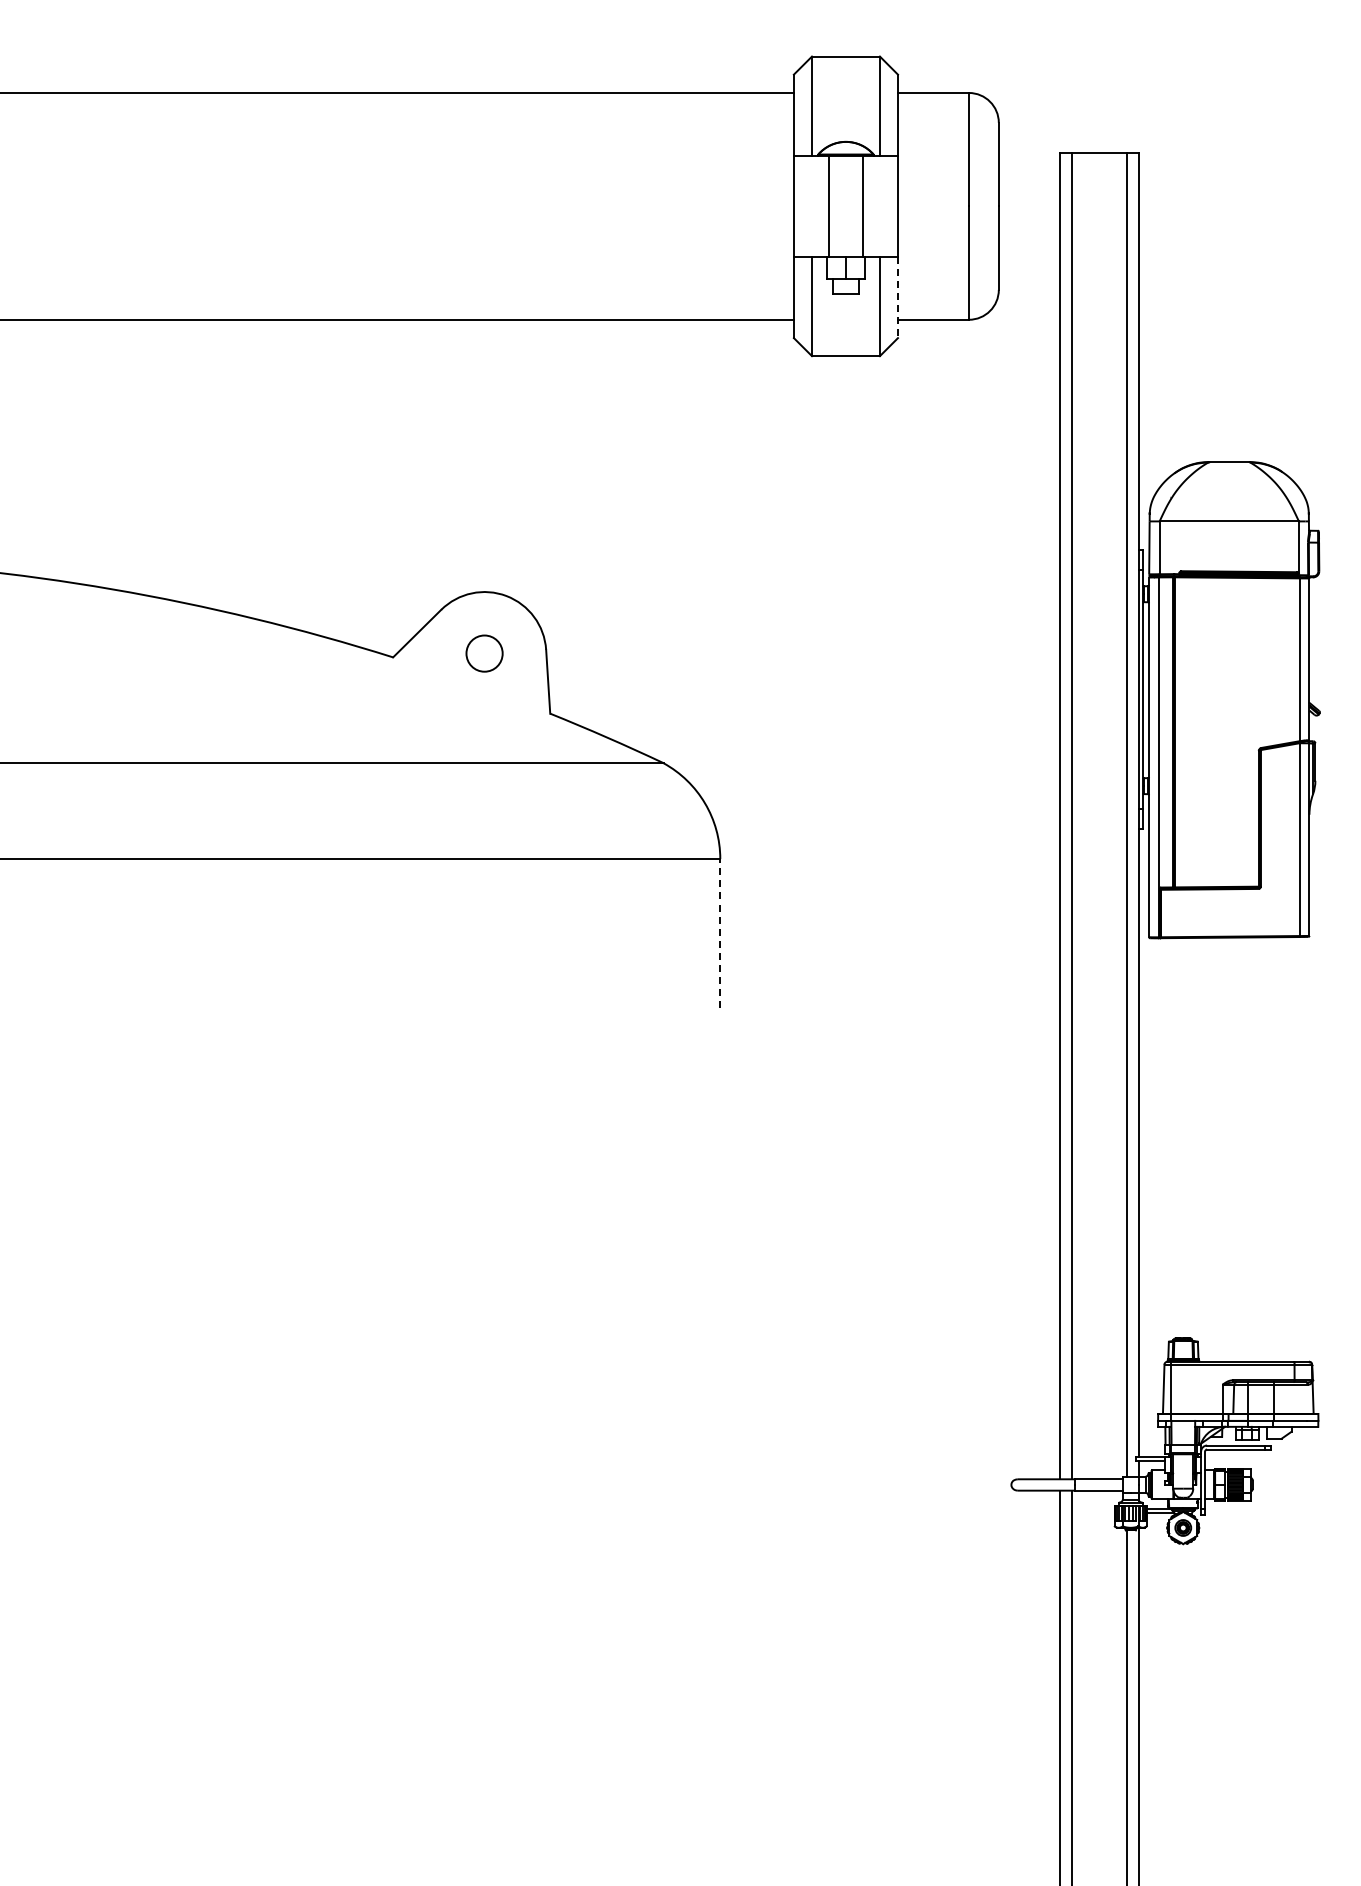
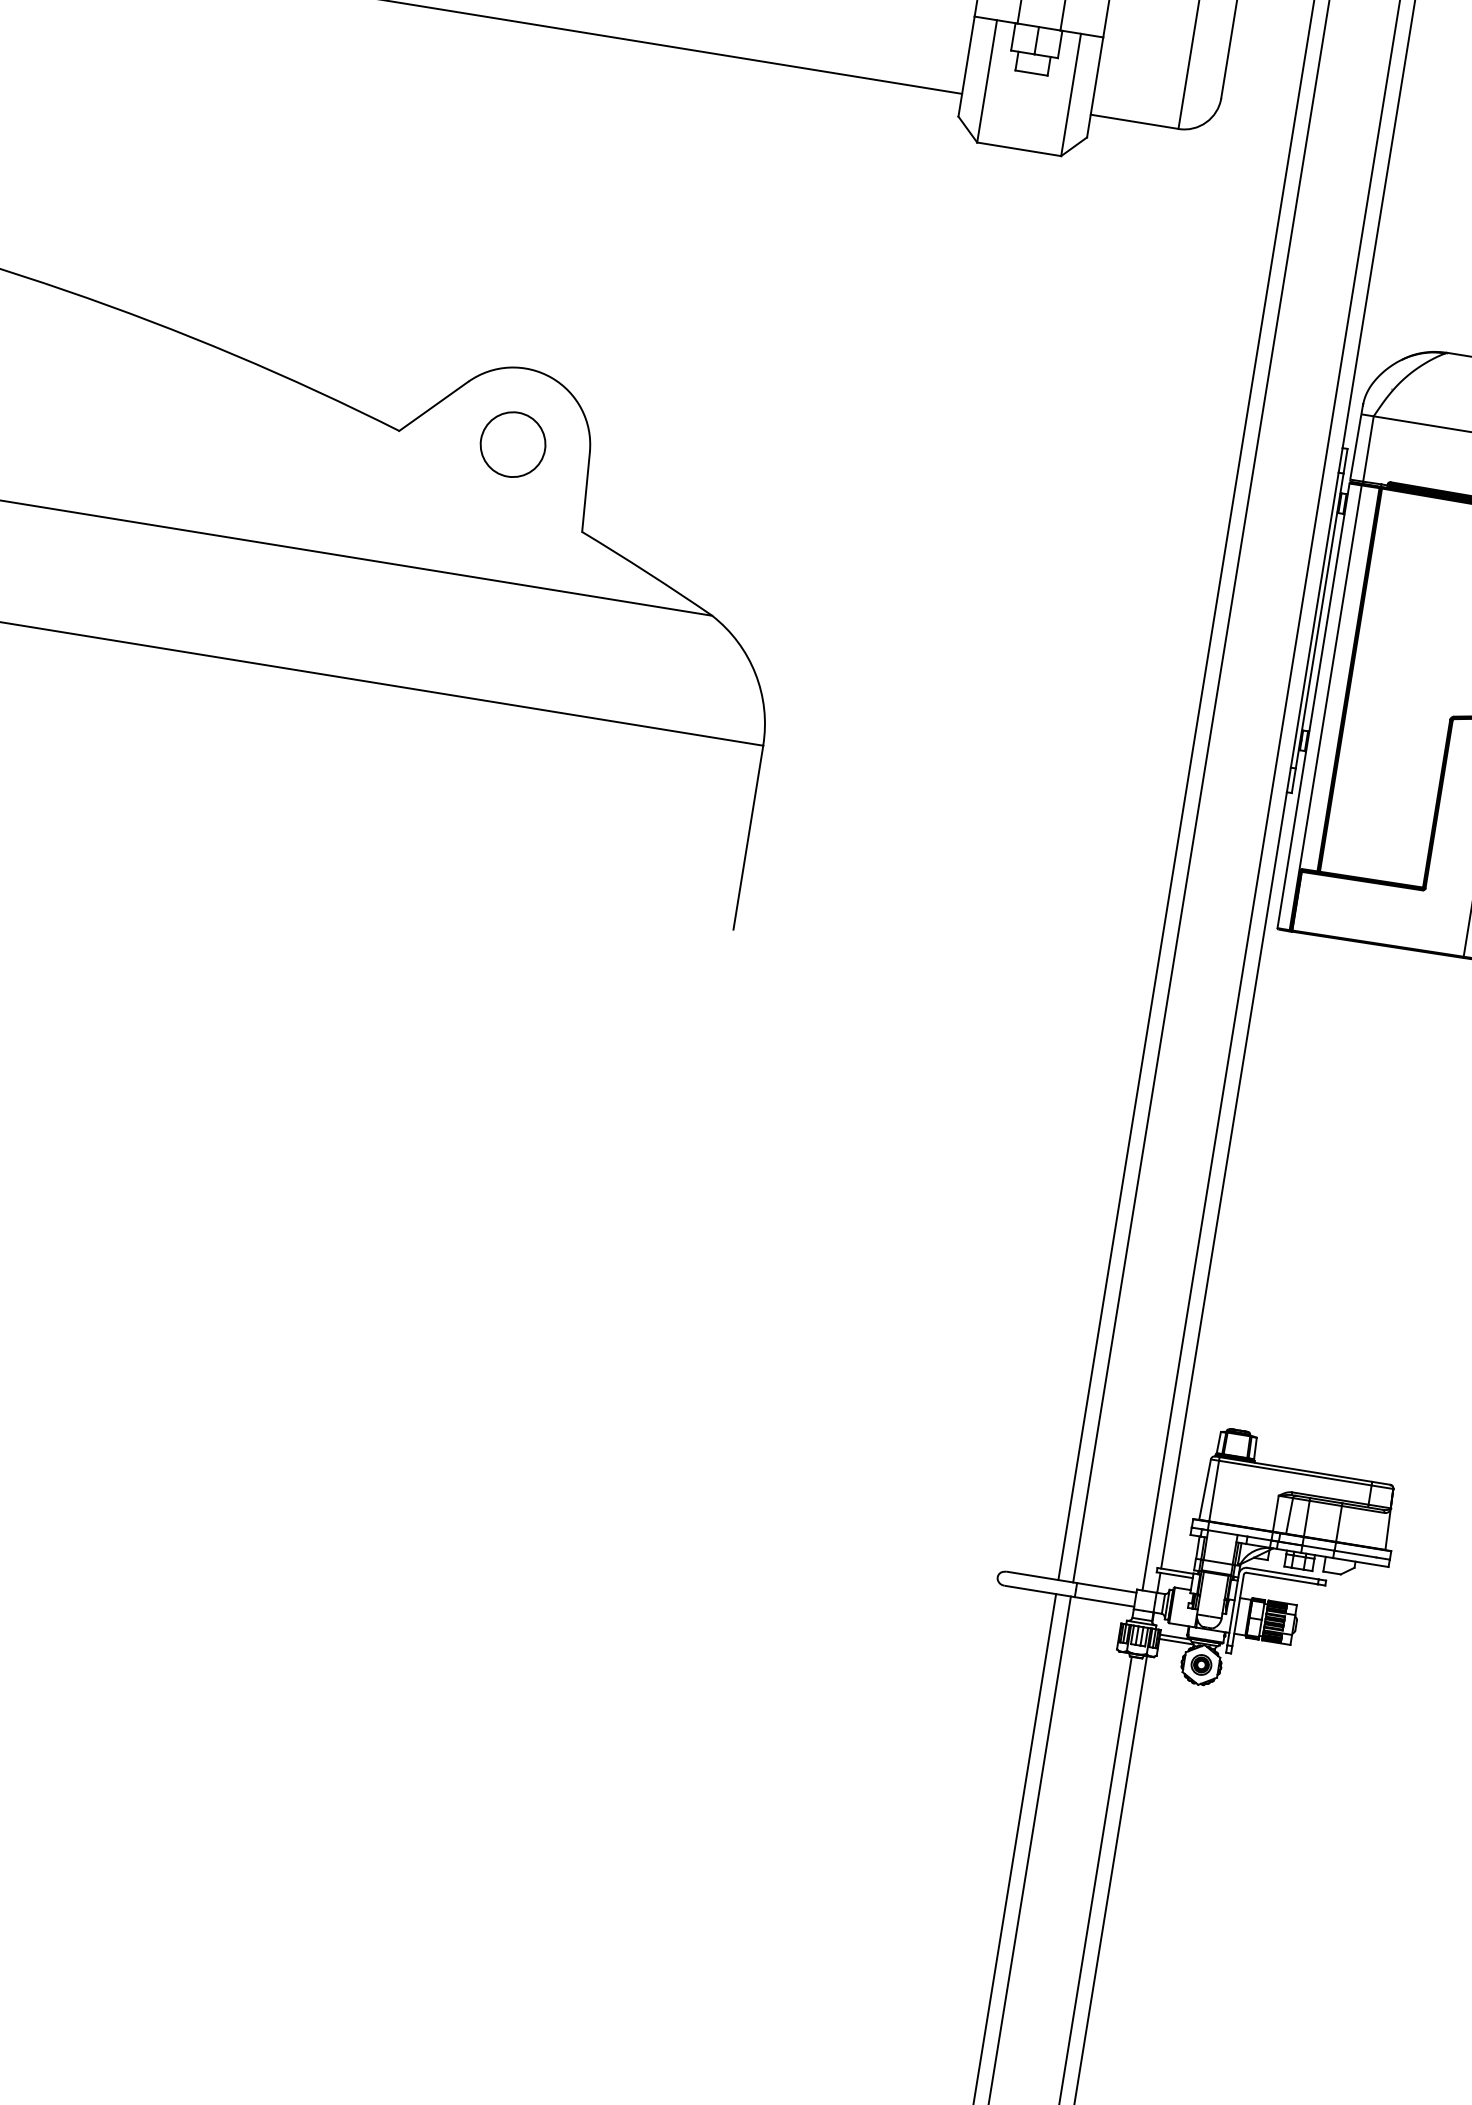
line: (897, 298) -> (1094, 88), dashed -> solid
circle: (484, 653) -> (512, 444), size x1.43
line: (720, 933) -> (748, 837), dashed -> solid

